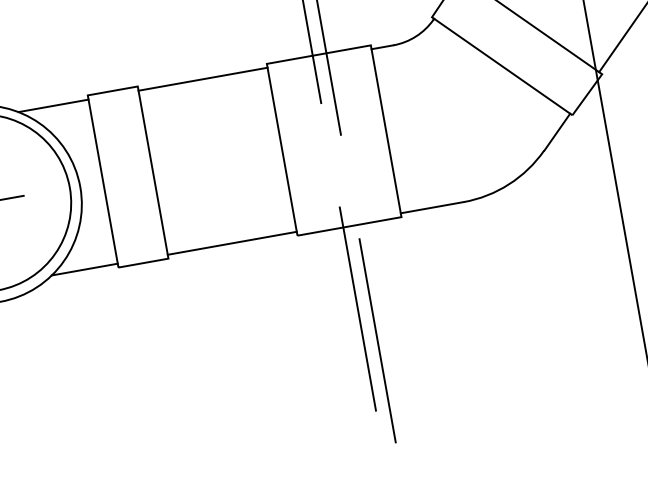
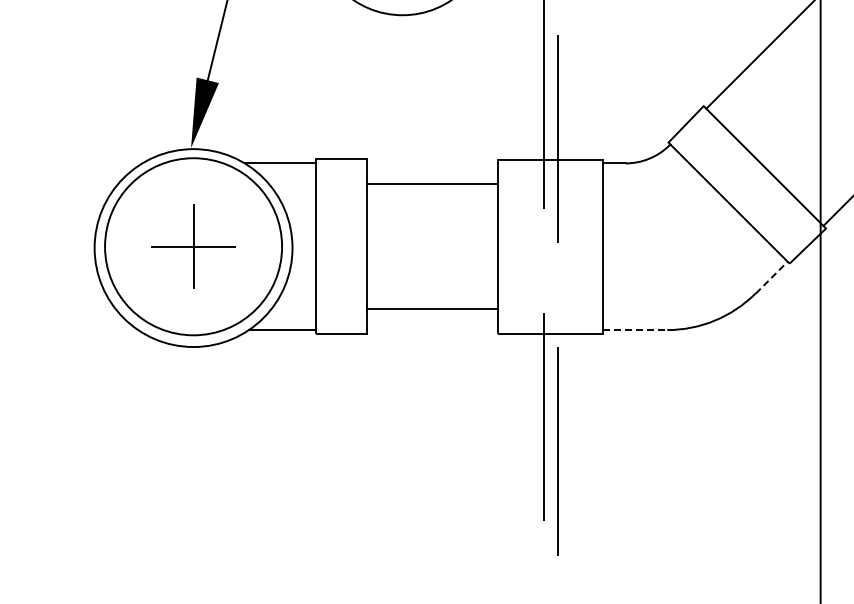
line: (202, 79) -> (431, 184), moved
line: (557, 132) -> (771, 277), solid -> dashed
line: (432, 208) -> (635, 330), solid -> dashed
line: (231, 243) -> (431, 309), moved

